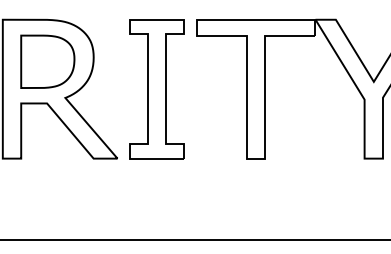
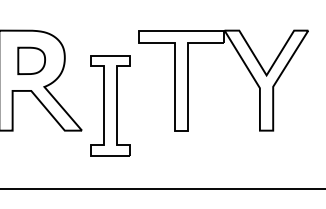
part: (47, 61) -> (31, 60), size x0.7
part: (157, 88) -> (110, 105), moved

